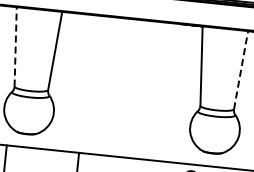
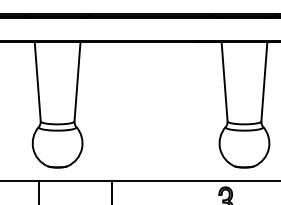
line: (15, 46) -> (37, 81), dashed -> solid
line: (241, 69) -> (264, 81), dashed -> solid

